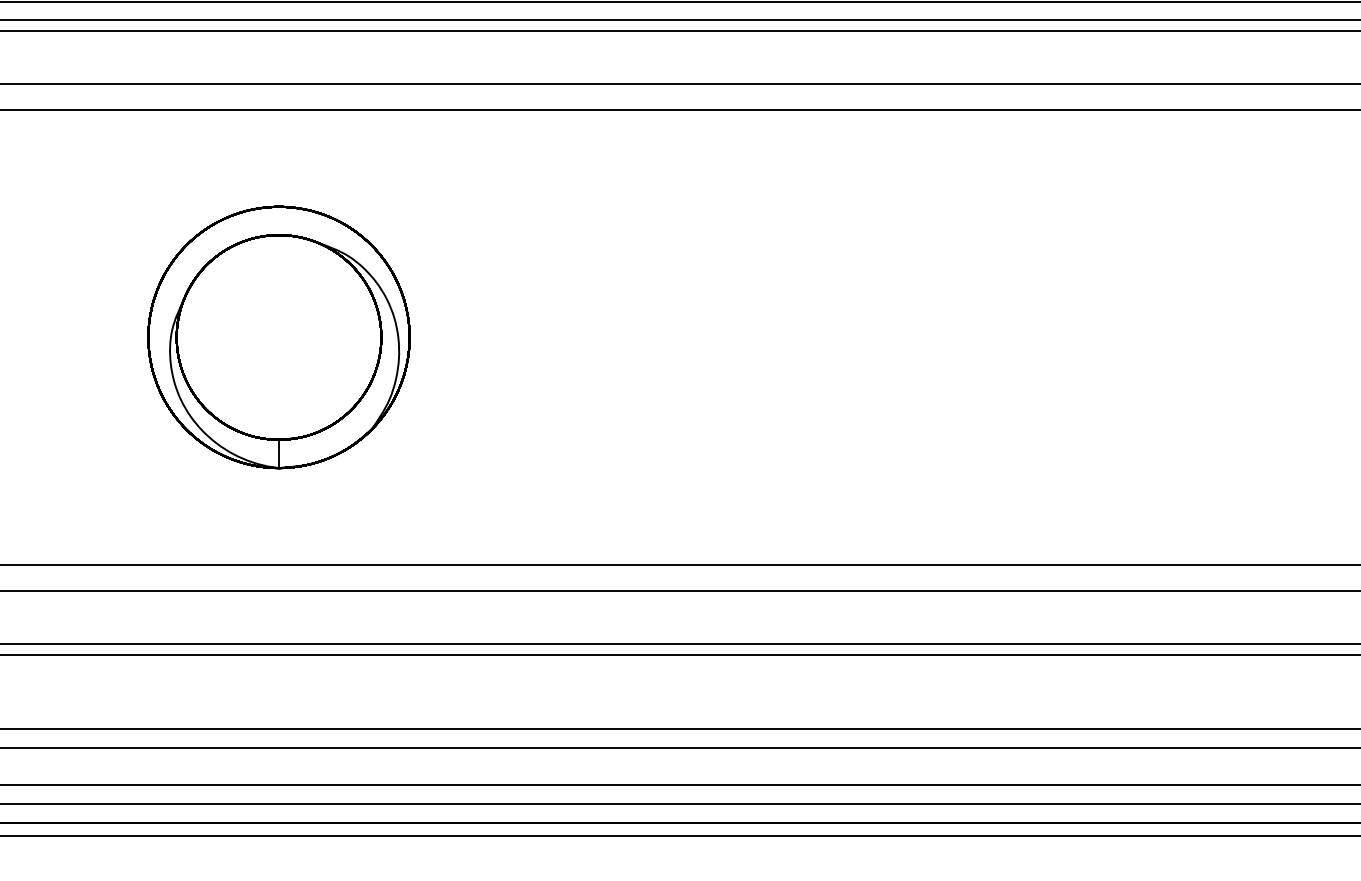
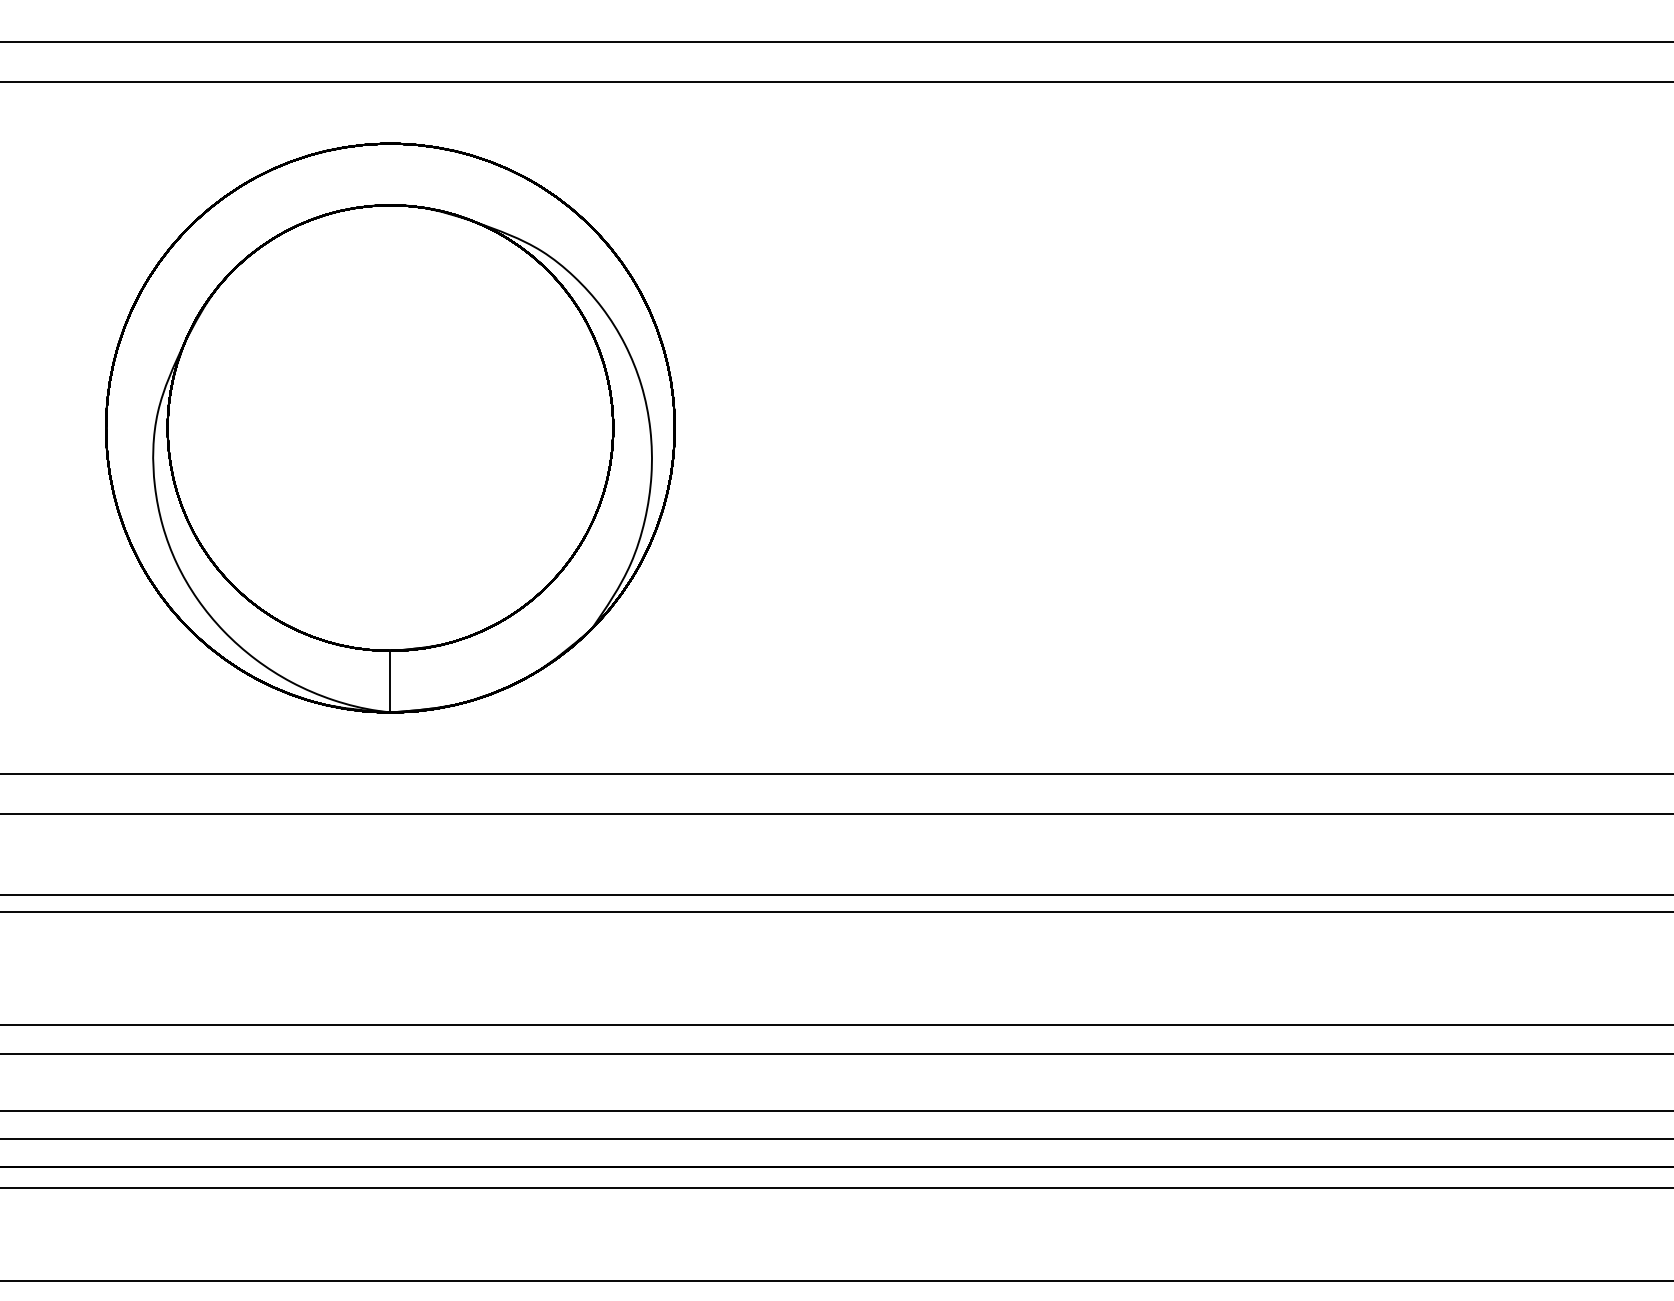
part: (278, 337) -> (389, 428), size x1.43

